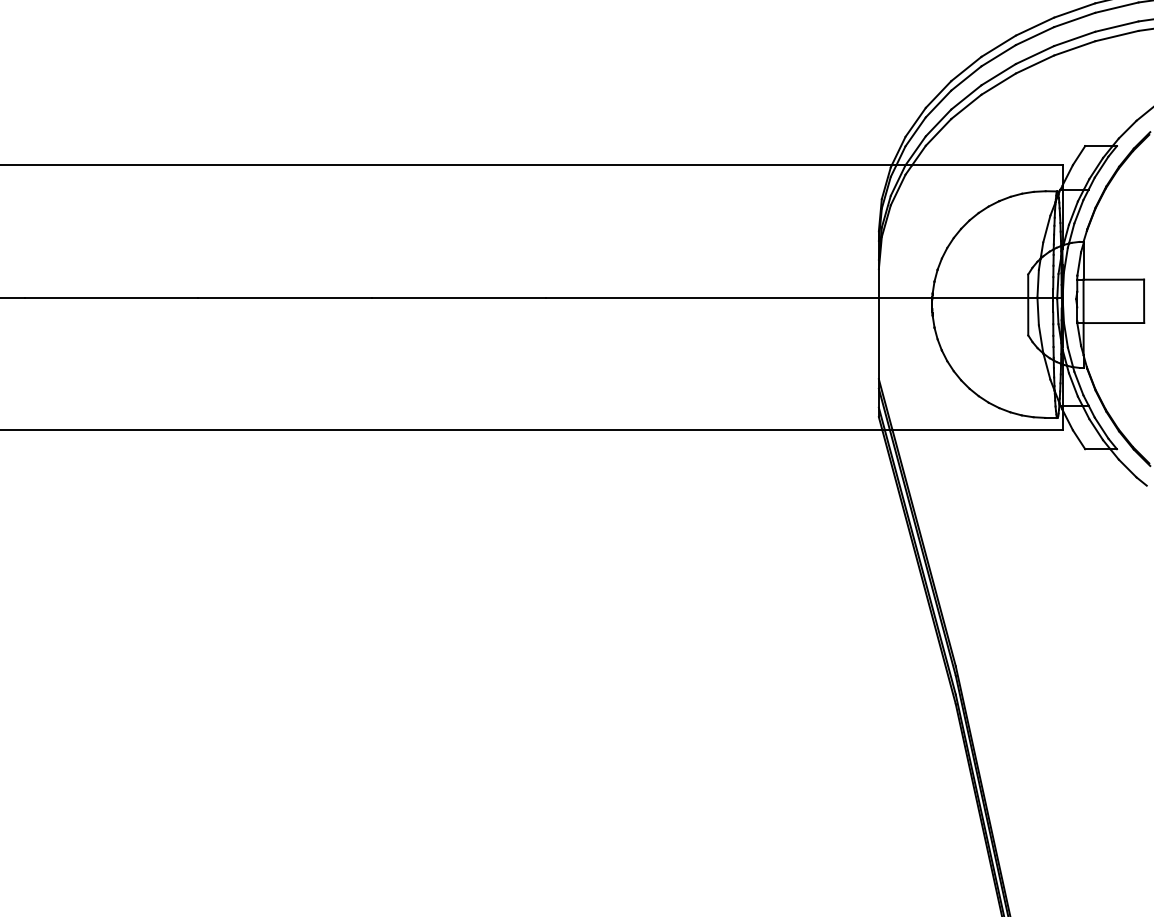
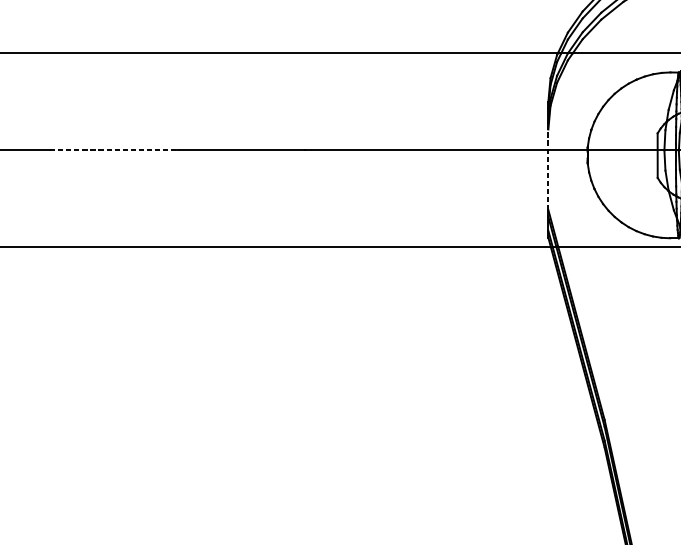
line: (284, 297) -> (113, 150), solid -> dashed
line: (878, 323) -> (548, 169), solid -> dashed

